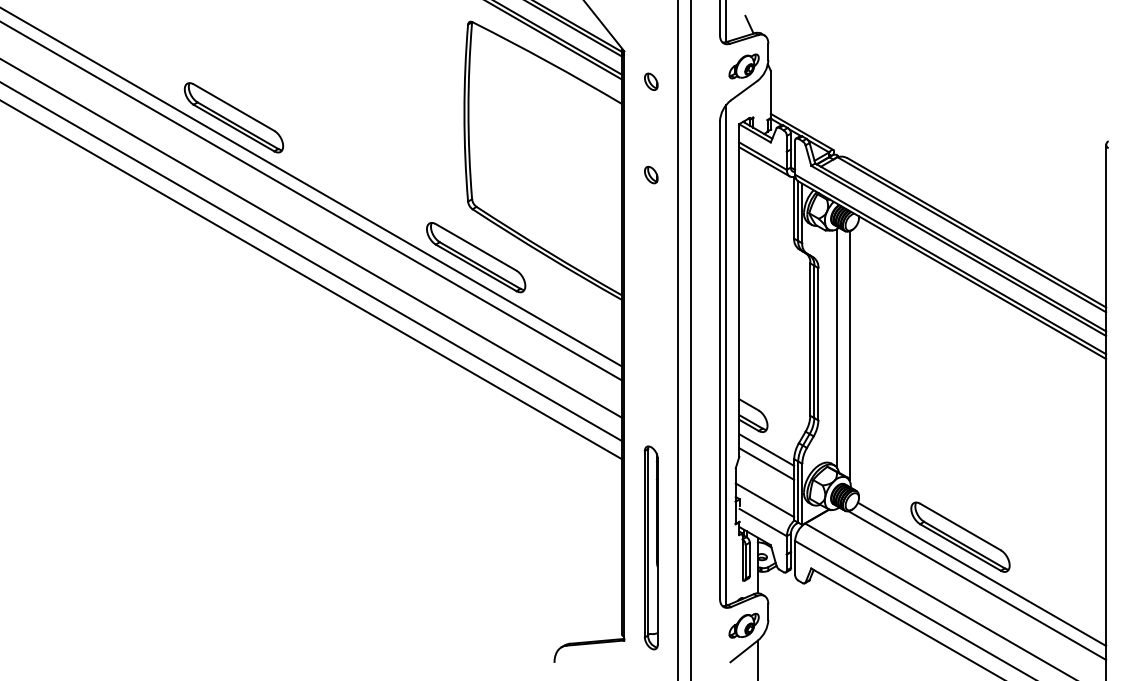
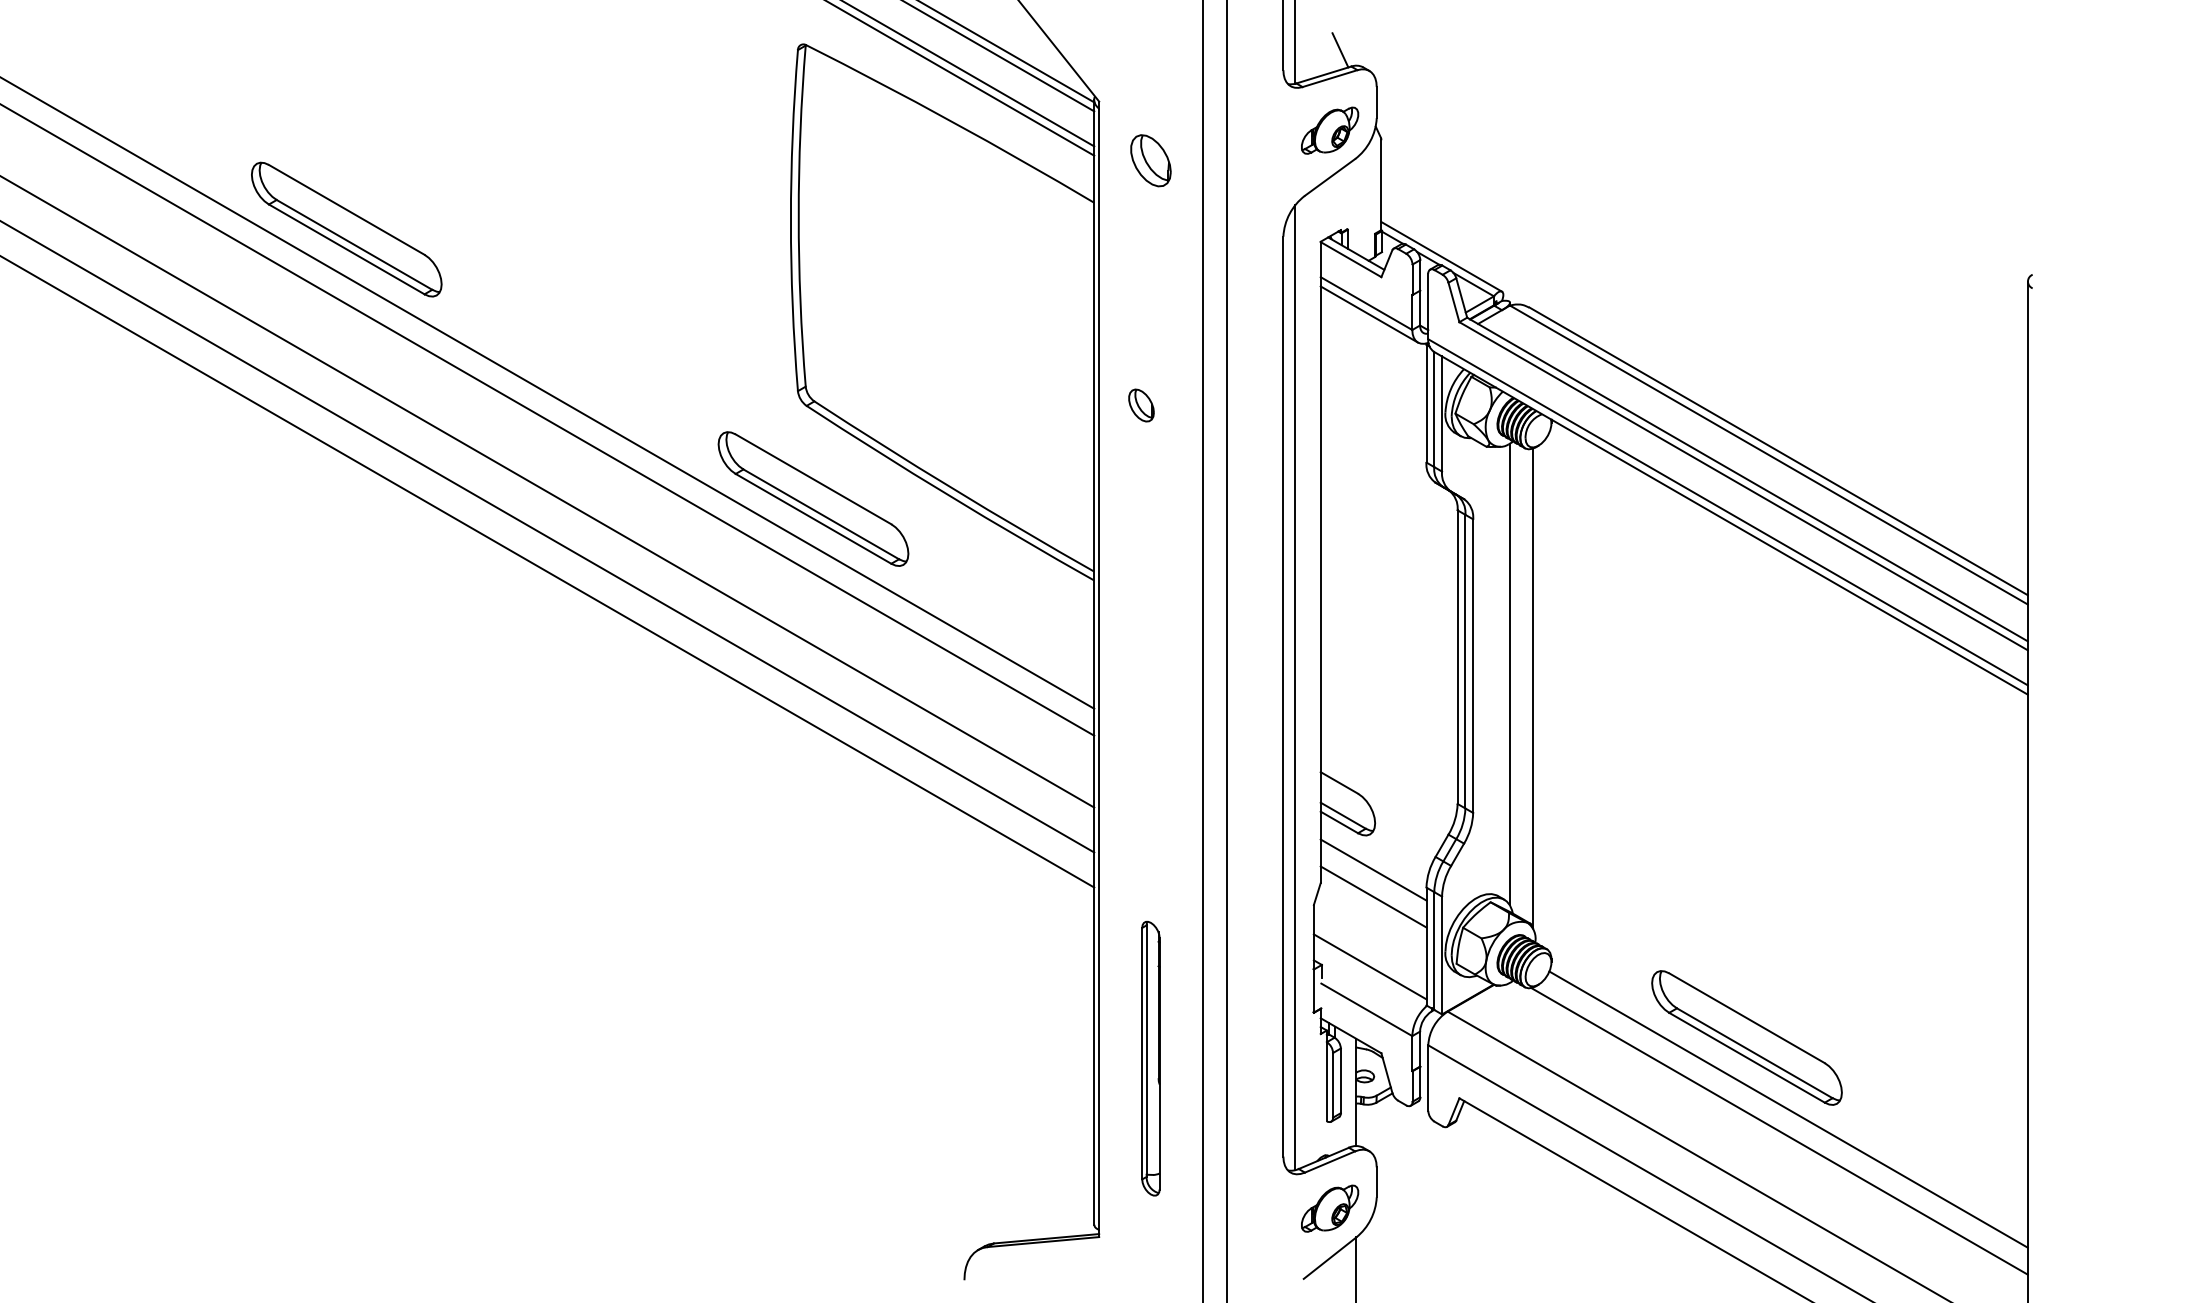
part: (651, 81) -> (1151, 159), size x1.6
part: (651, 174) -> (1141, 404), moved
part: (650, 547) -> (1149, 1057), size x0.7

